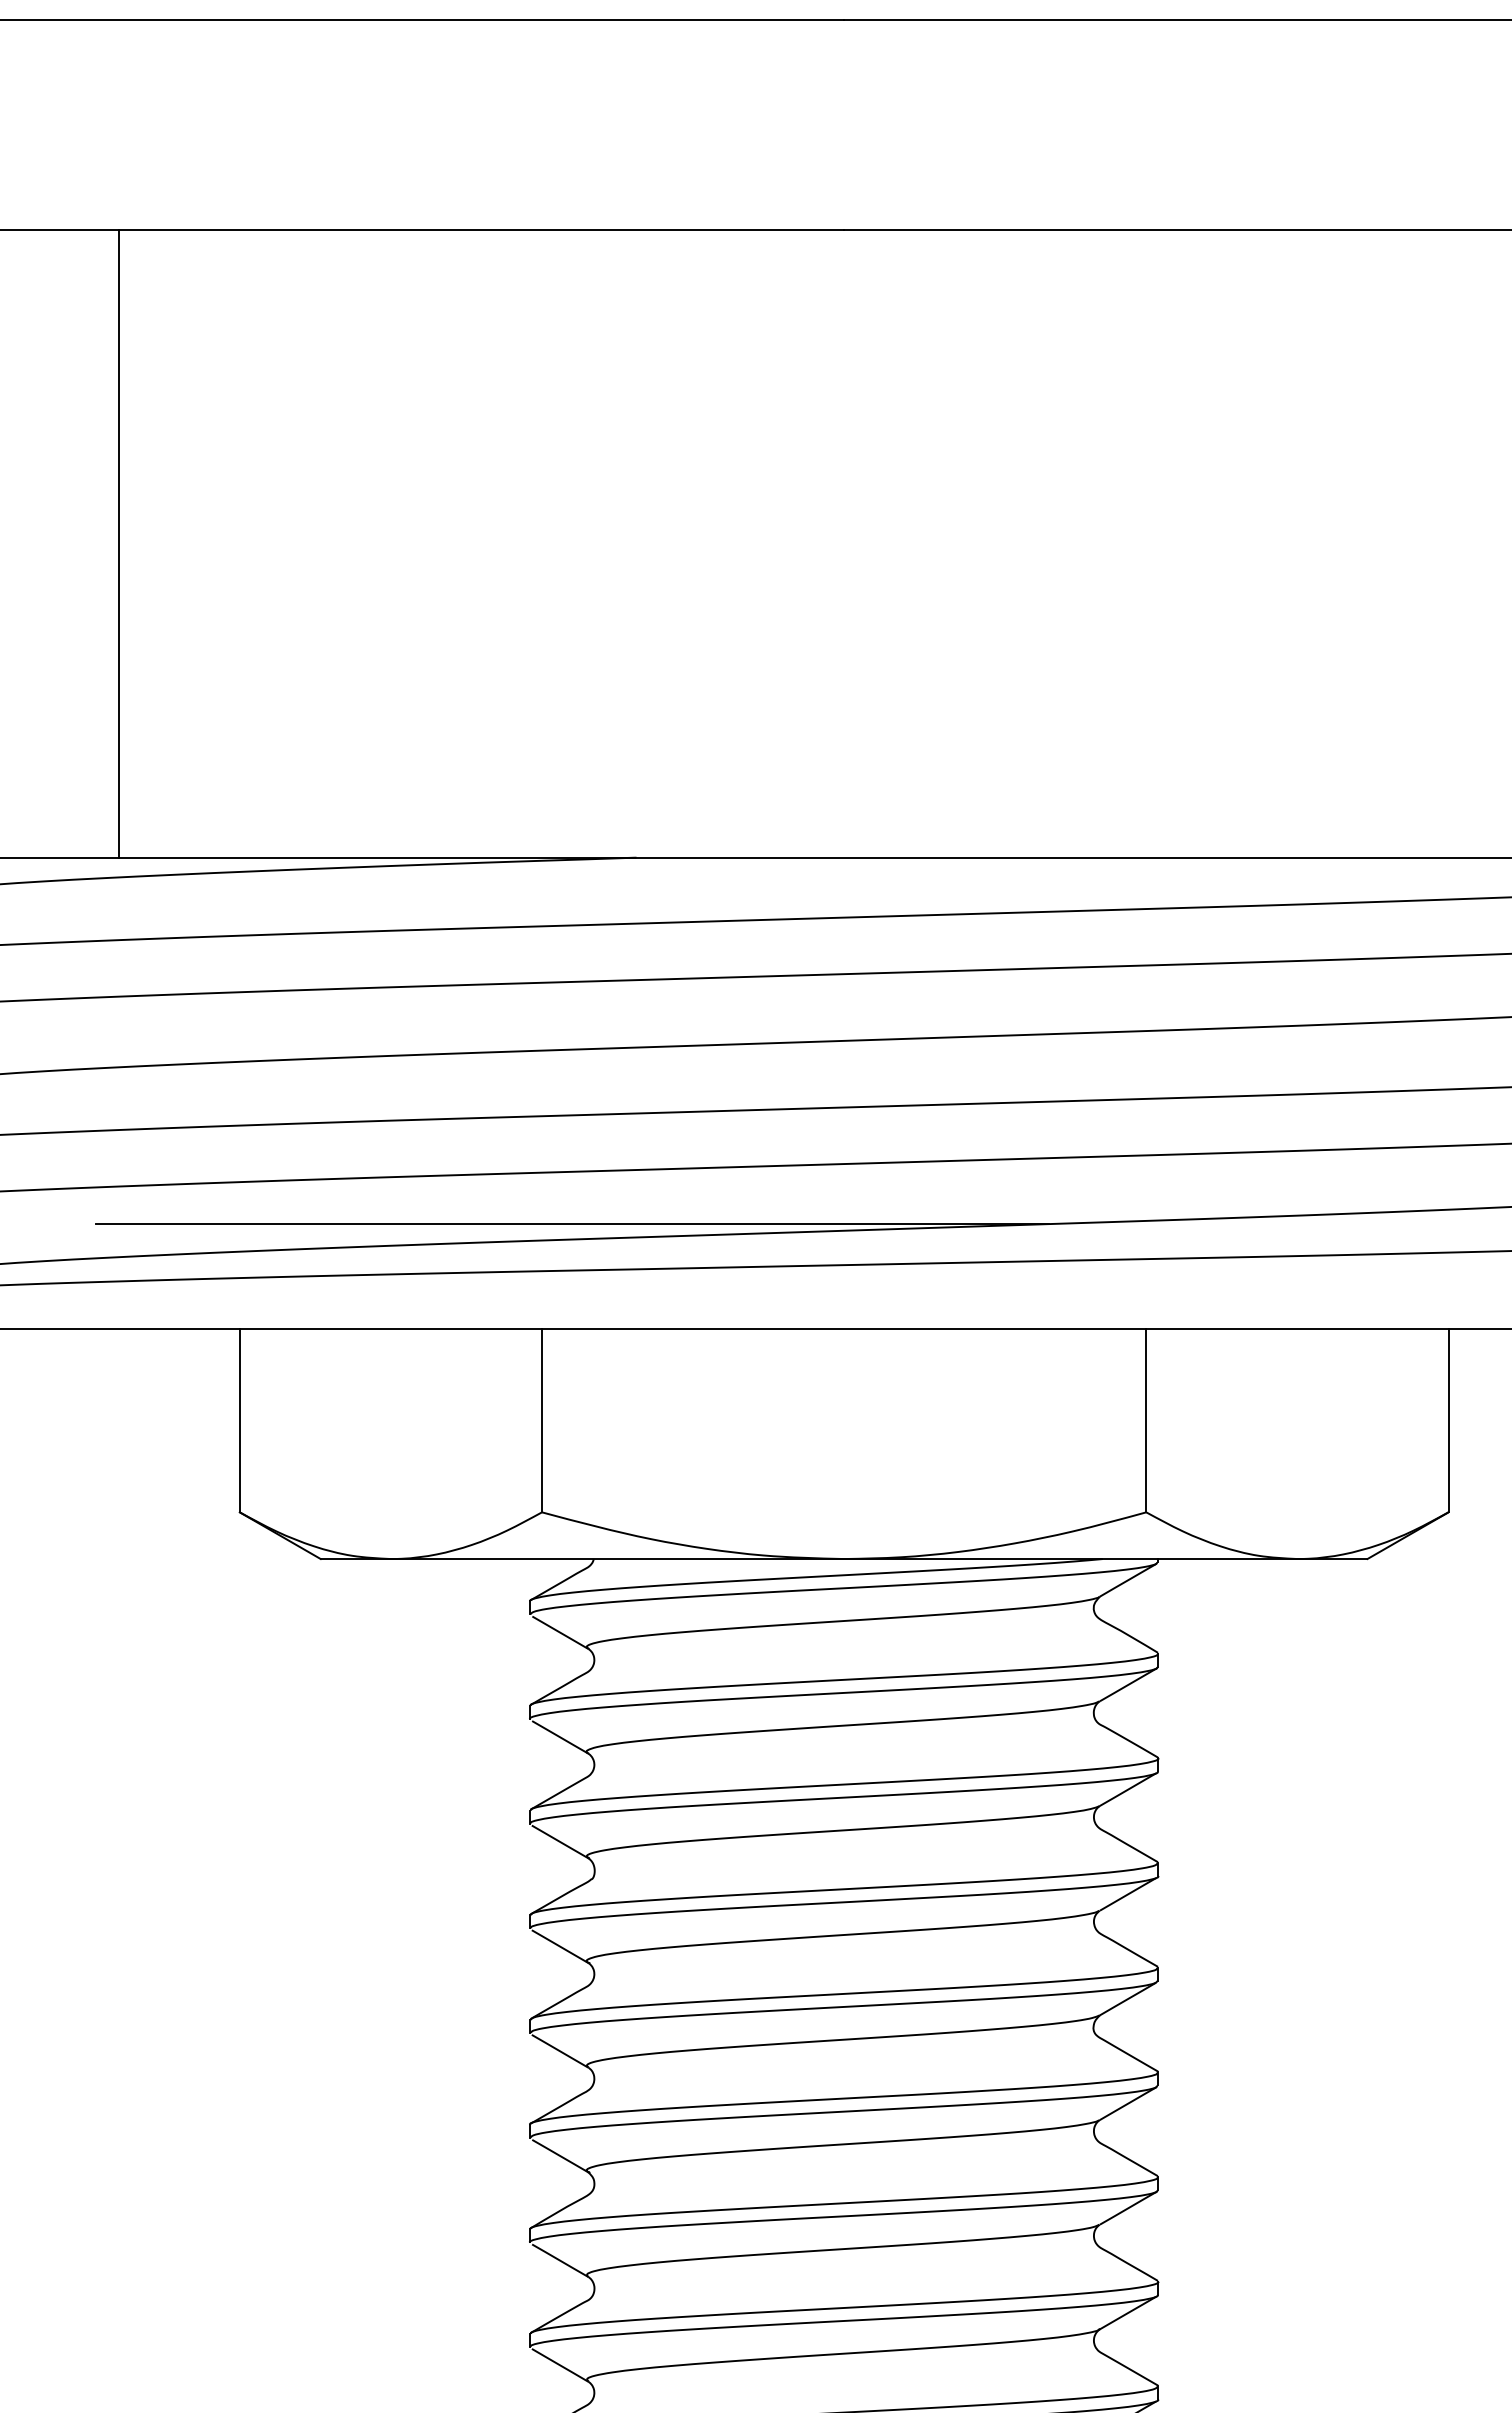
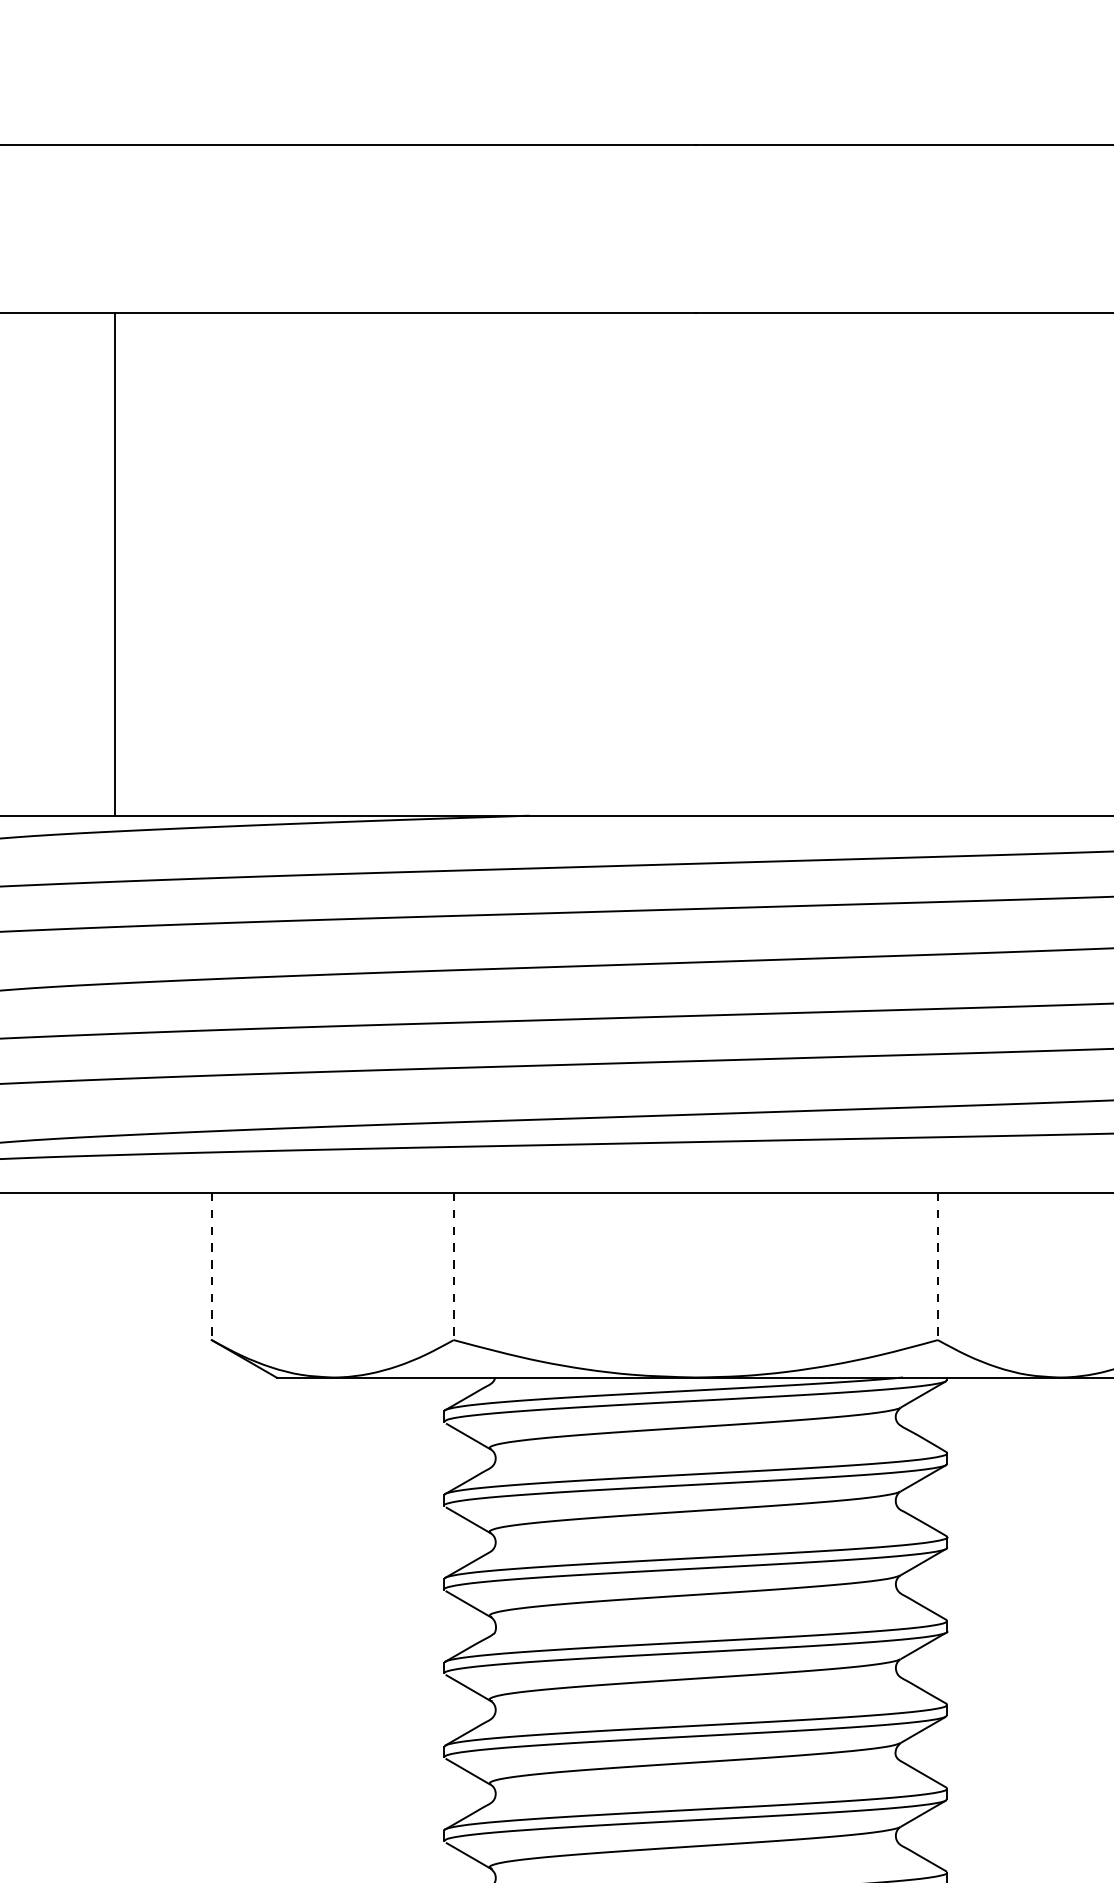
line: (571, 1224) -> (477, 1109), removed
line: (239, 1420) -> (211, 1266), solid -> dashed
line: (542, 1420) -> (454, 1266), solid -> dashed
line: (1146, 1420) -> (937, 1266), solid -> dashed

